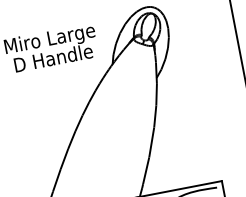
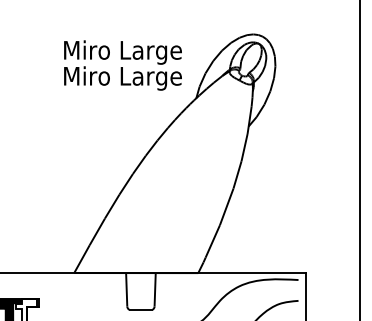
text: (53, 59) -> (122, 78), D Handle -> Miro Large

